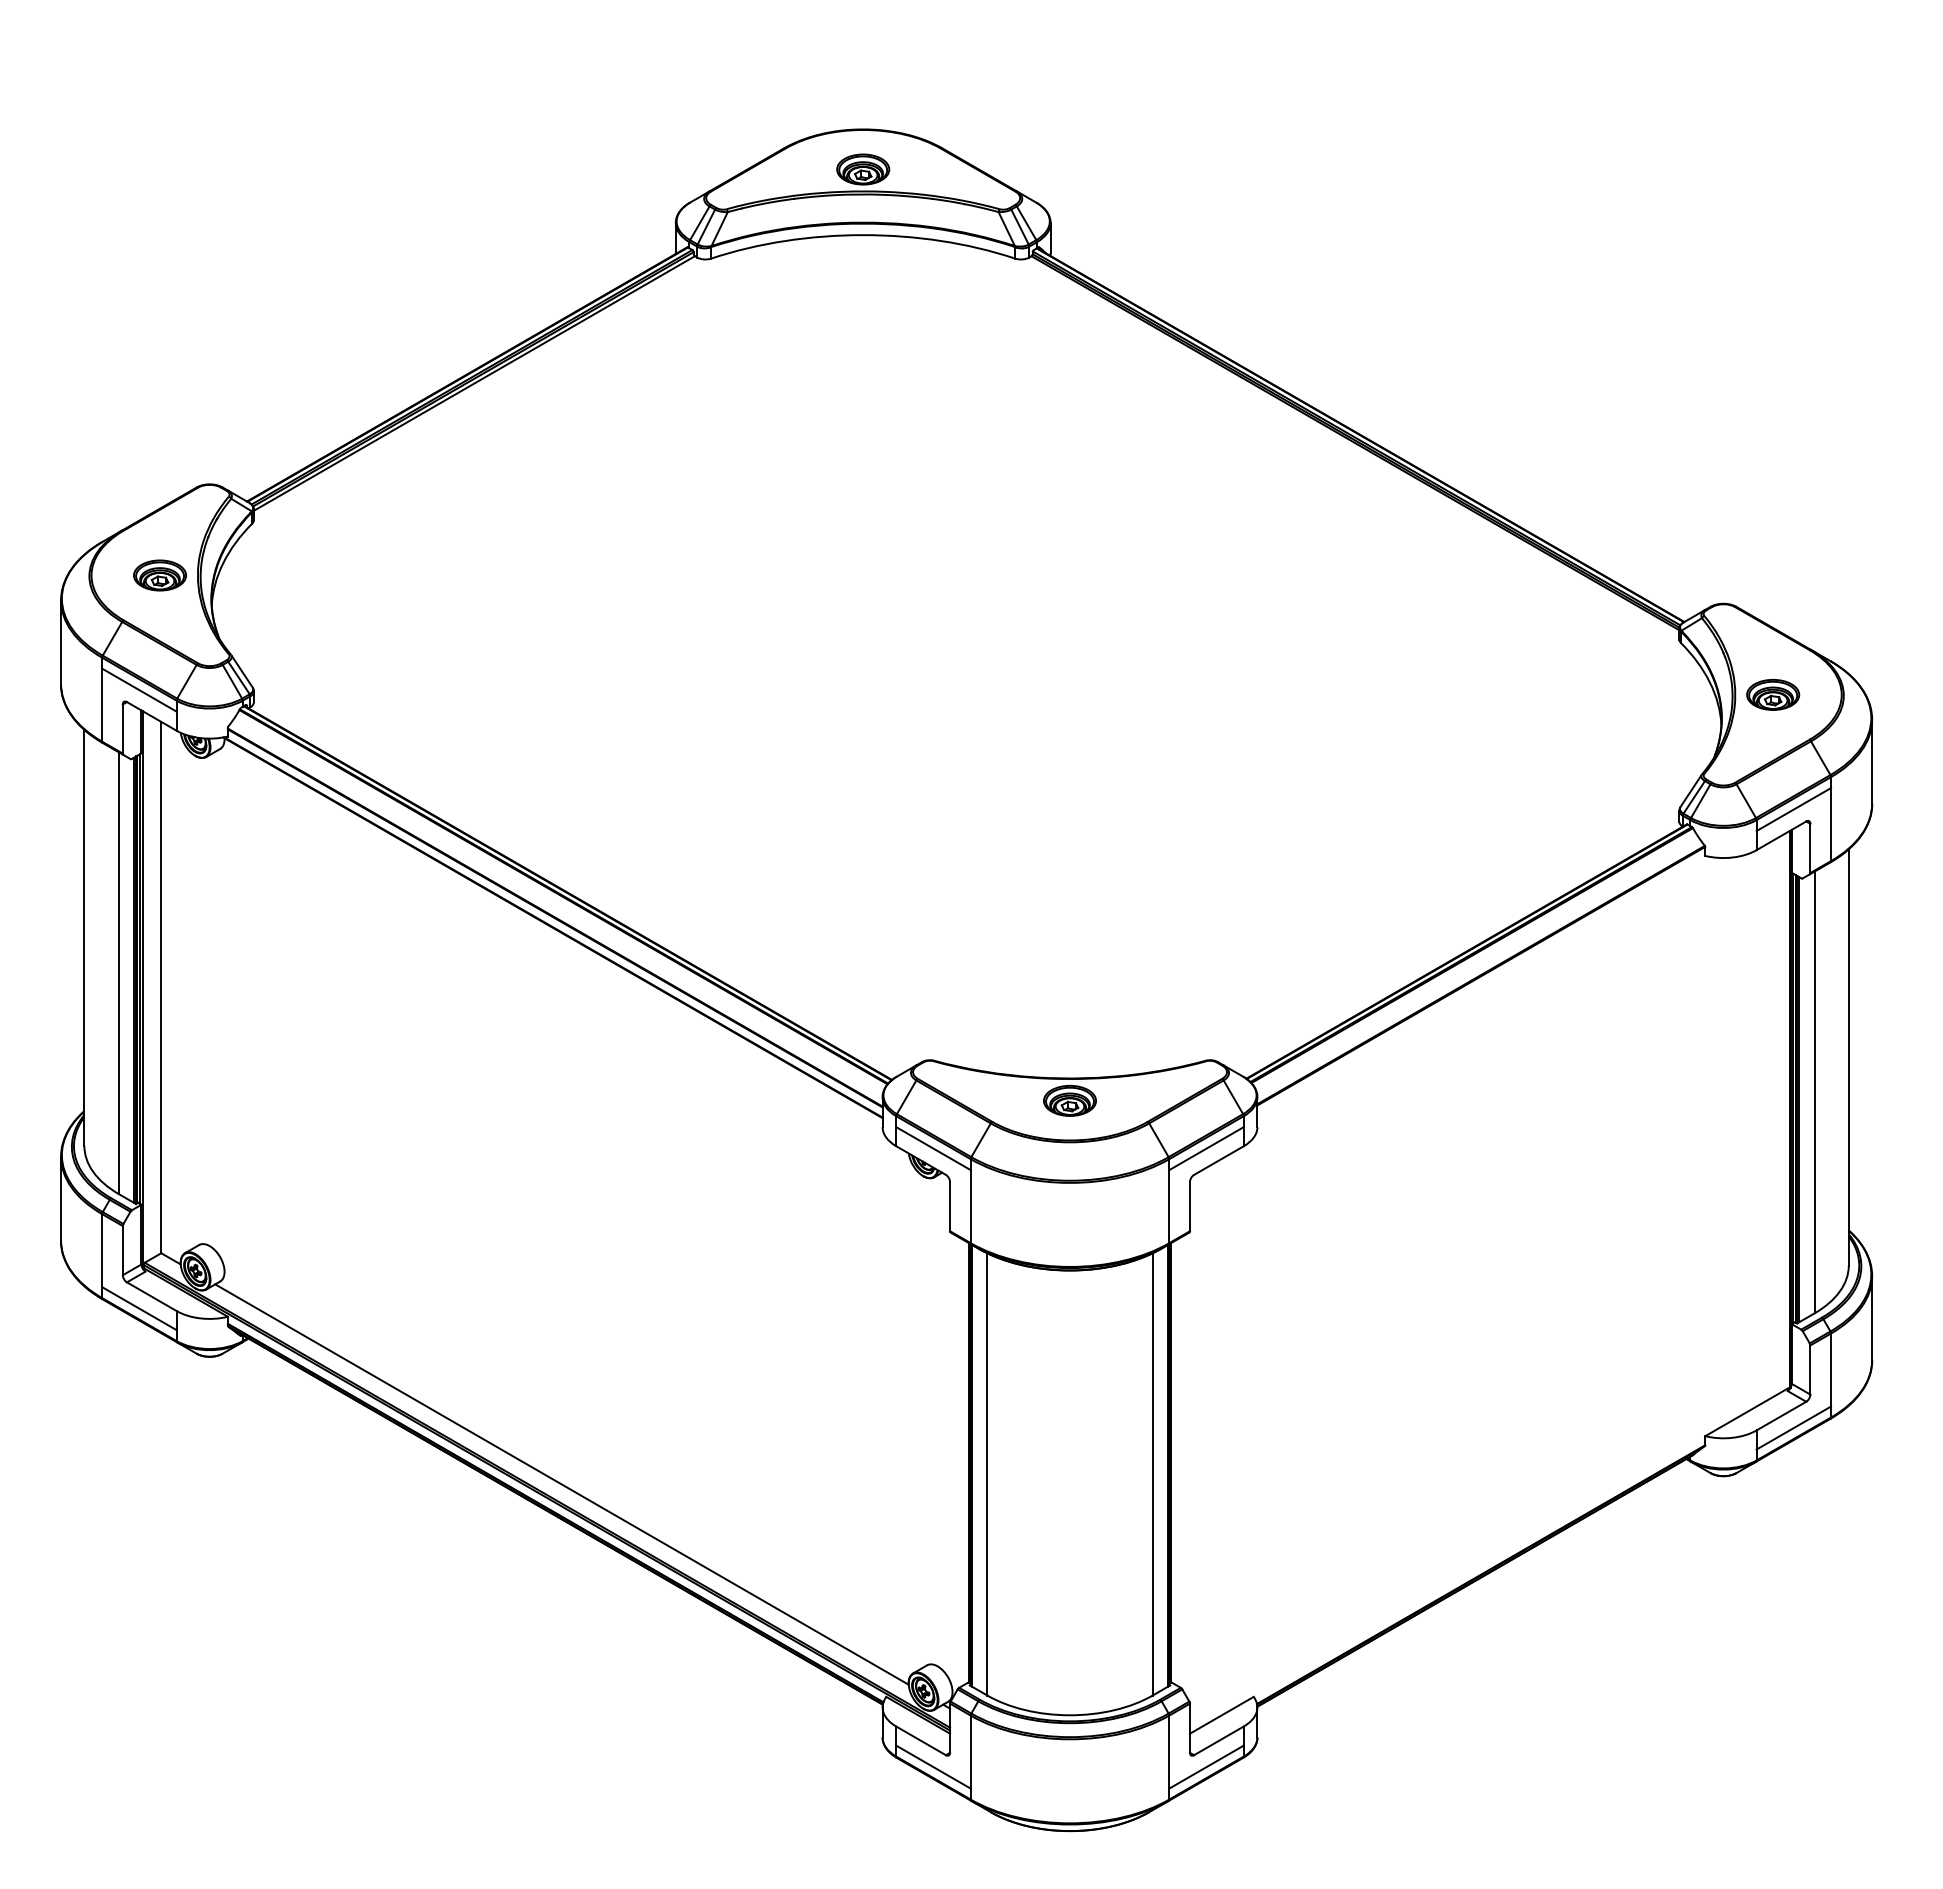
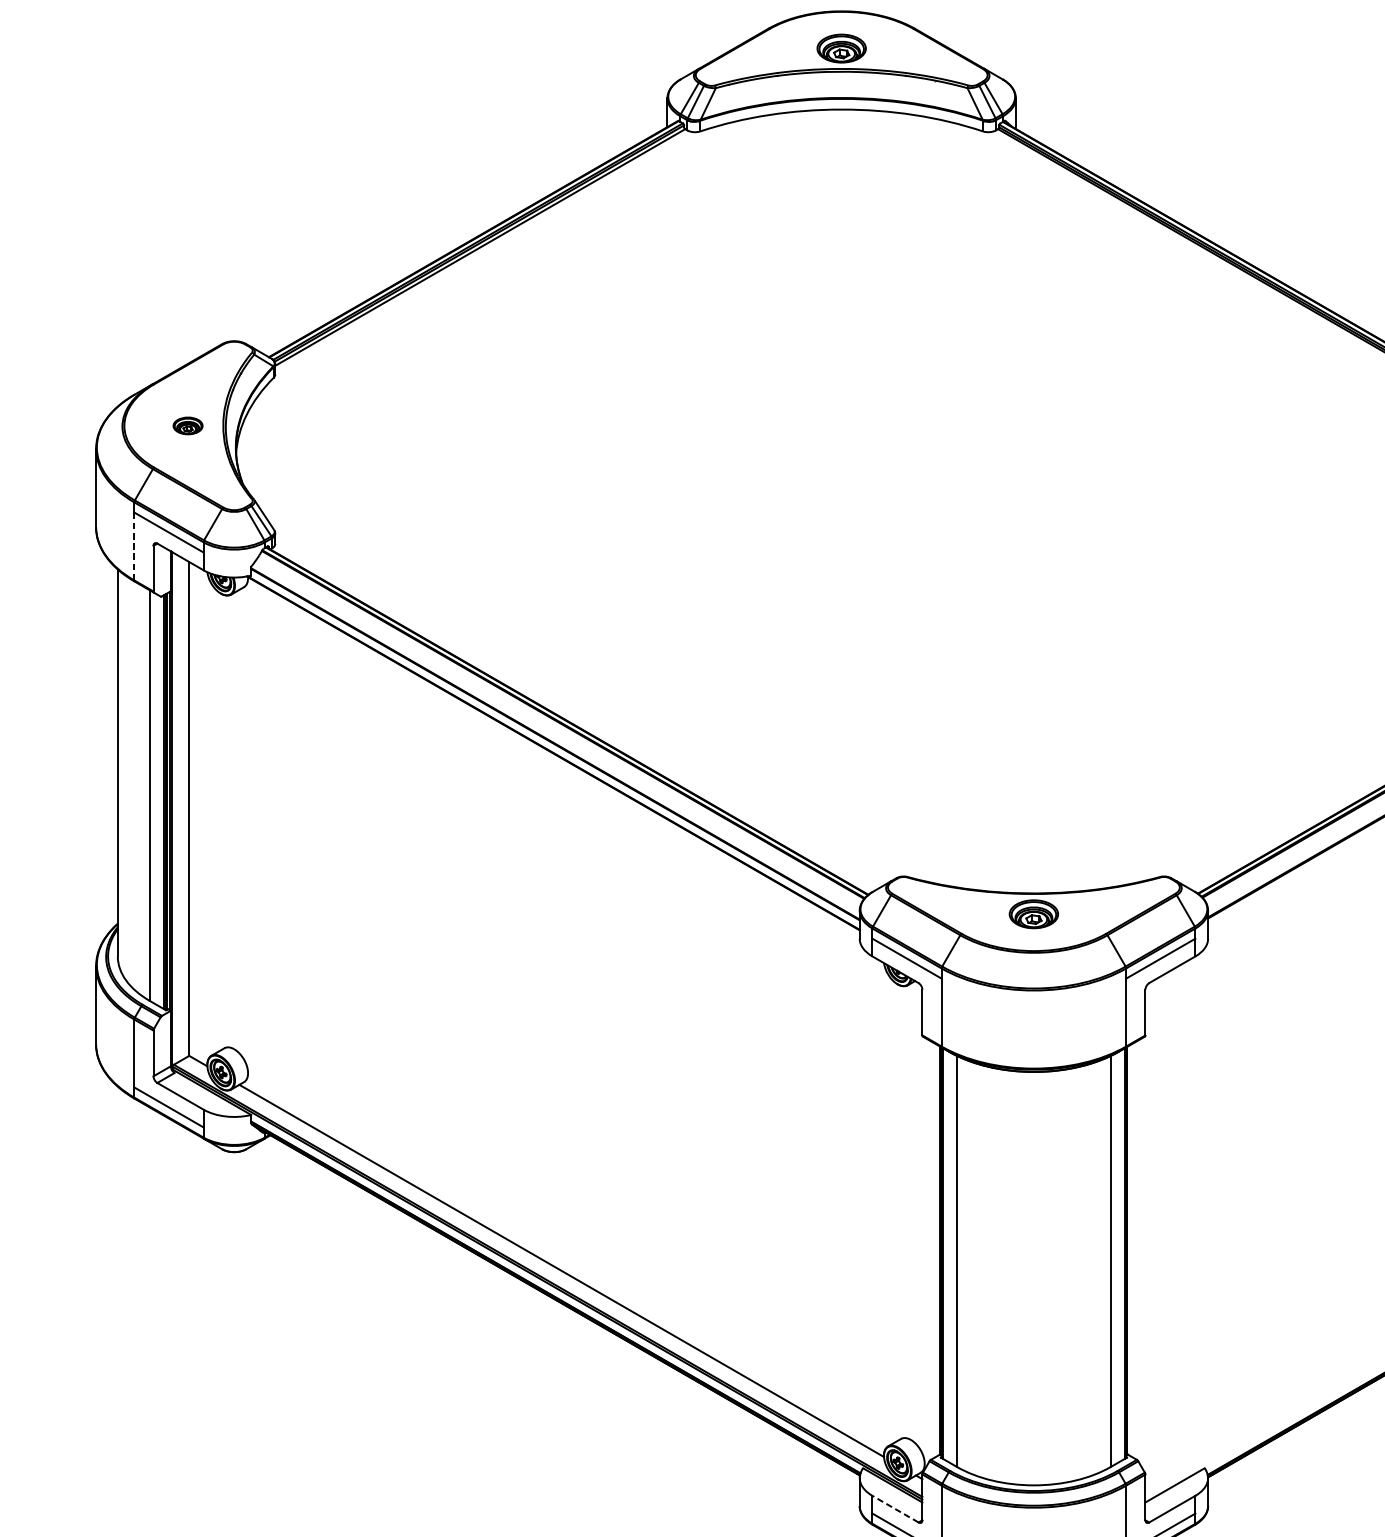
part: (159, 575) -> (187, 425), size x0.6
line: (102, 705) -> (134, 546), solid -> dashed
line: (921, 1740) -> (895, 1508), solid -> dashed

